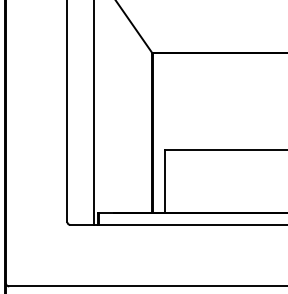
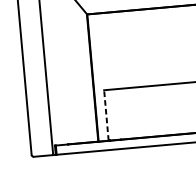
line: (165, 181) -> (106, 115), solid -> dashed

